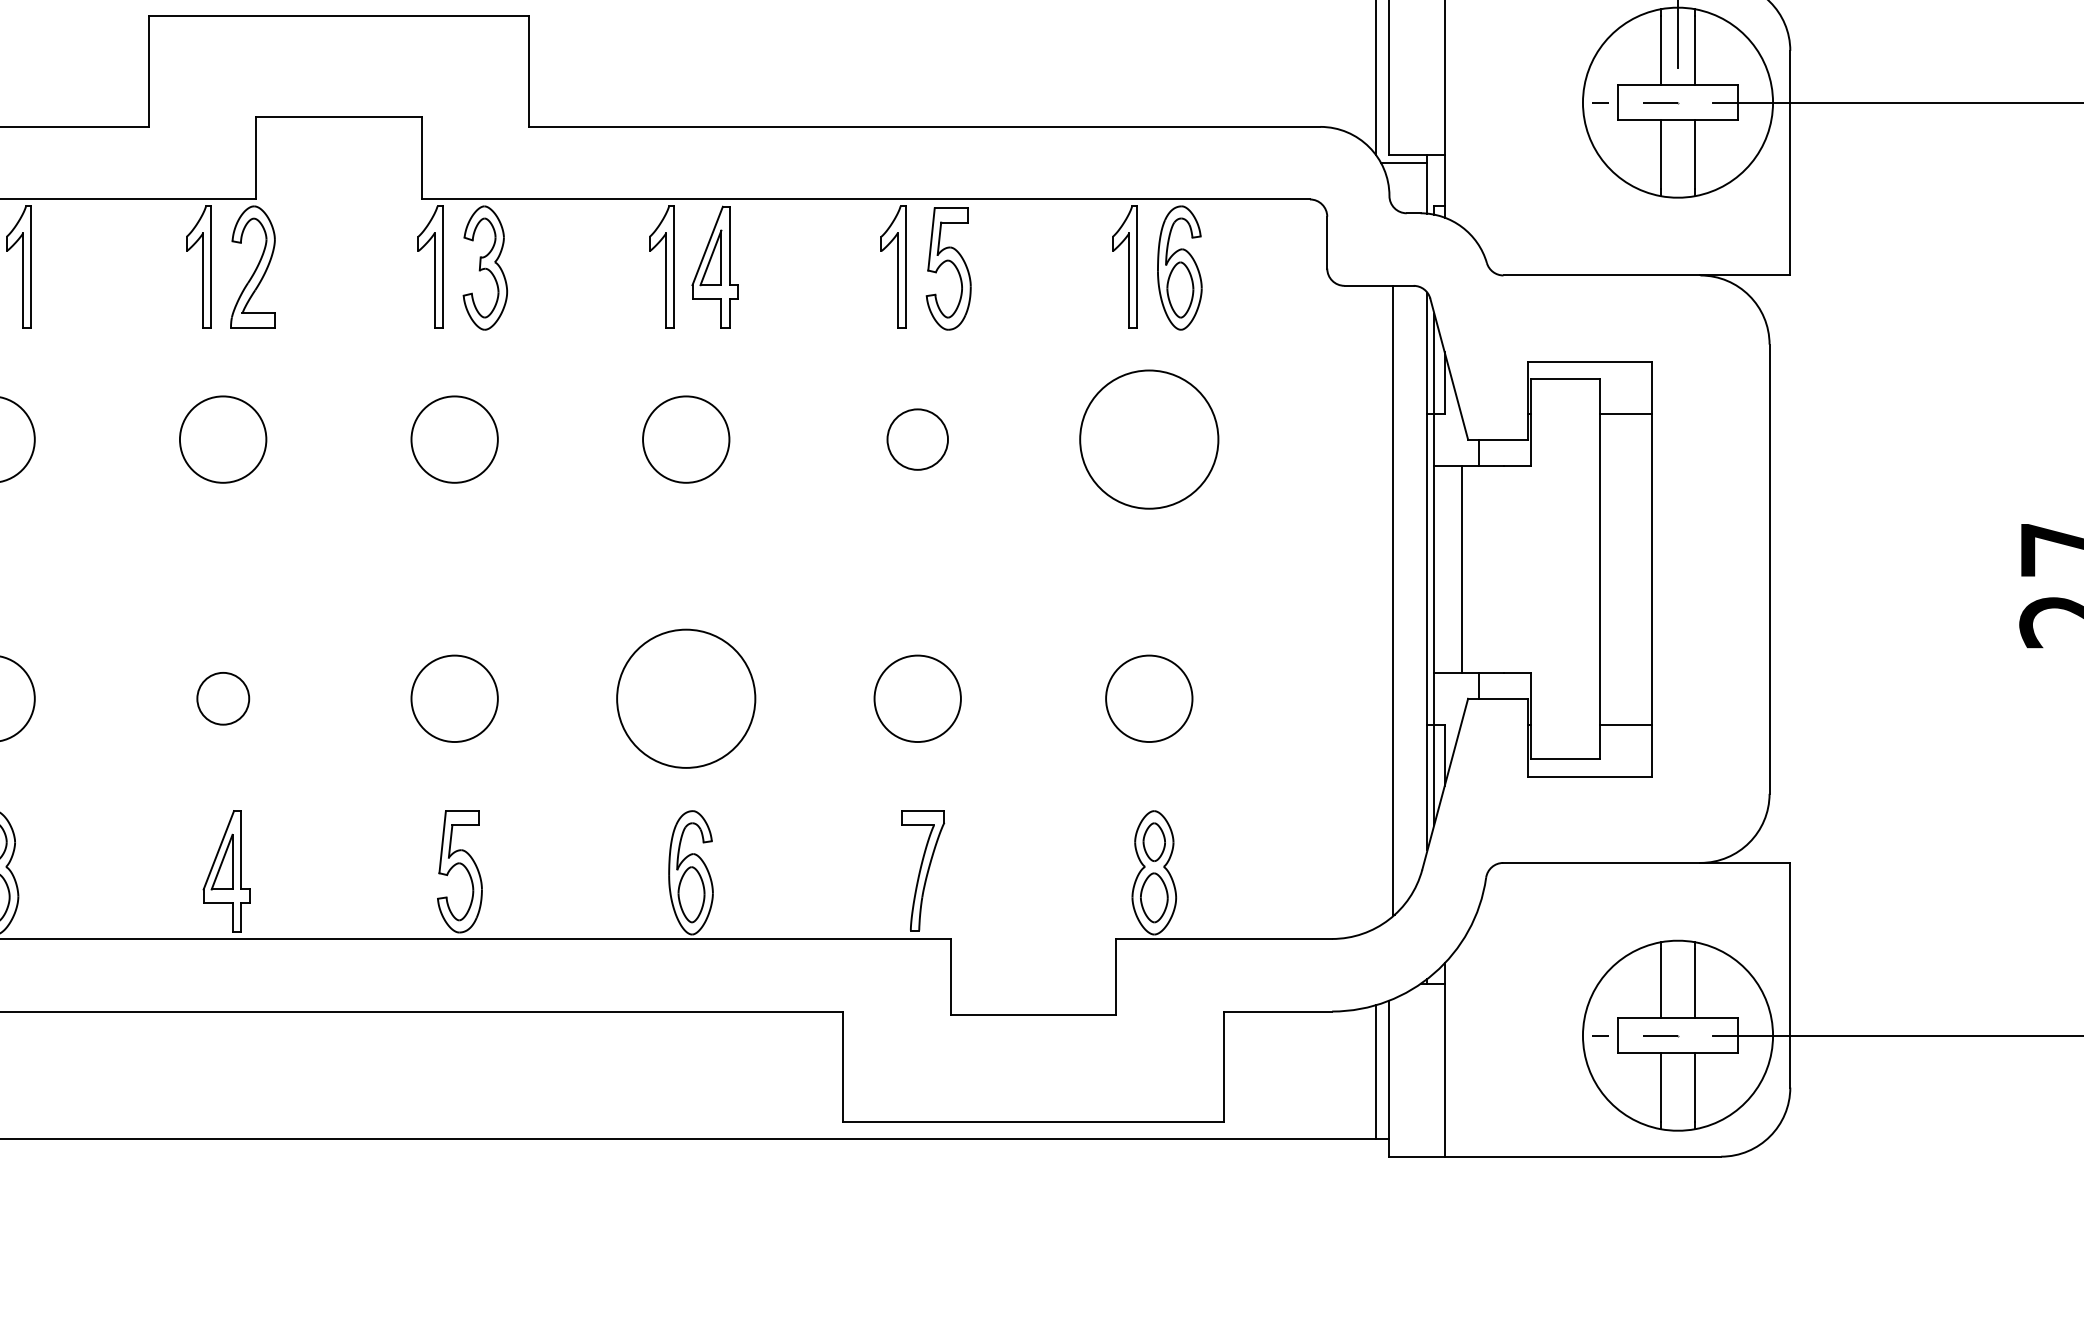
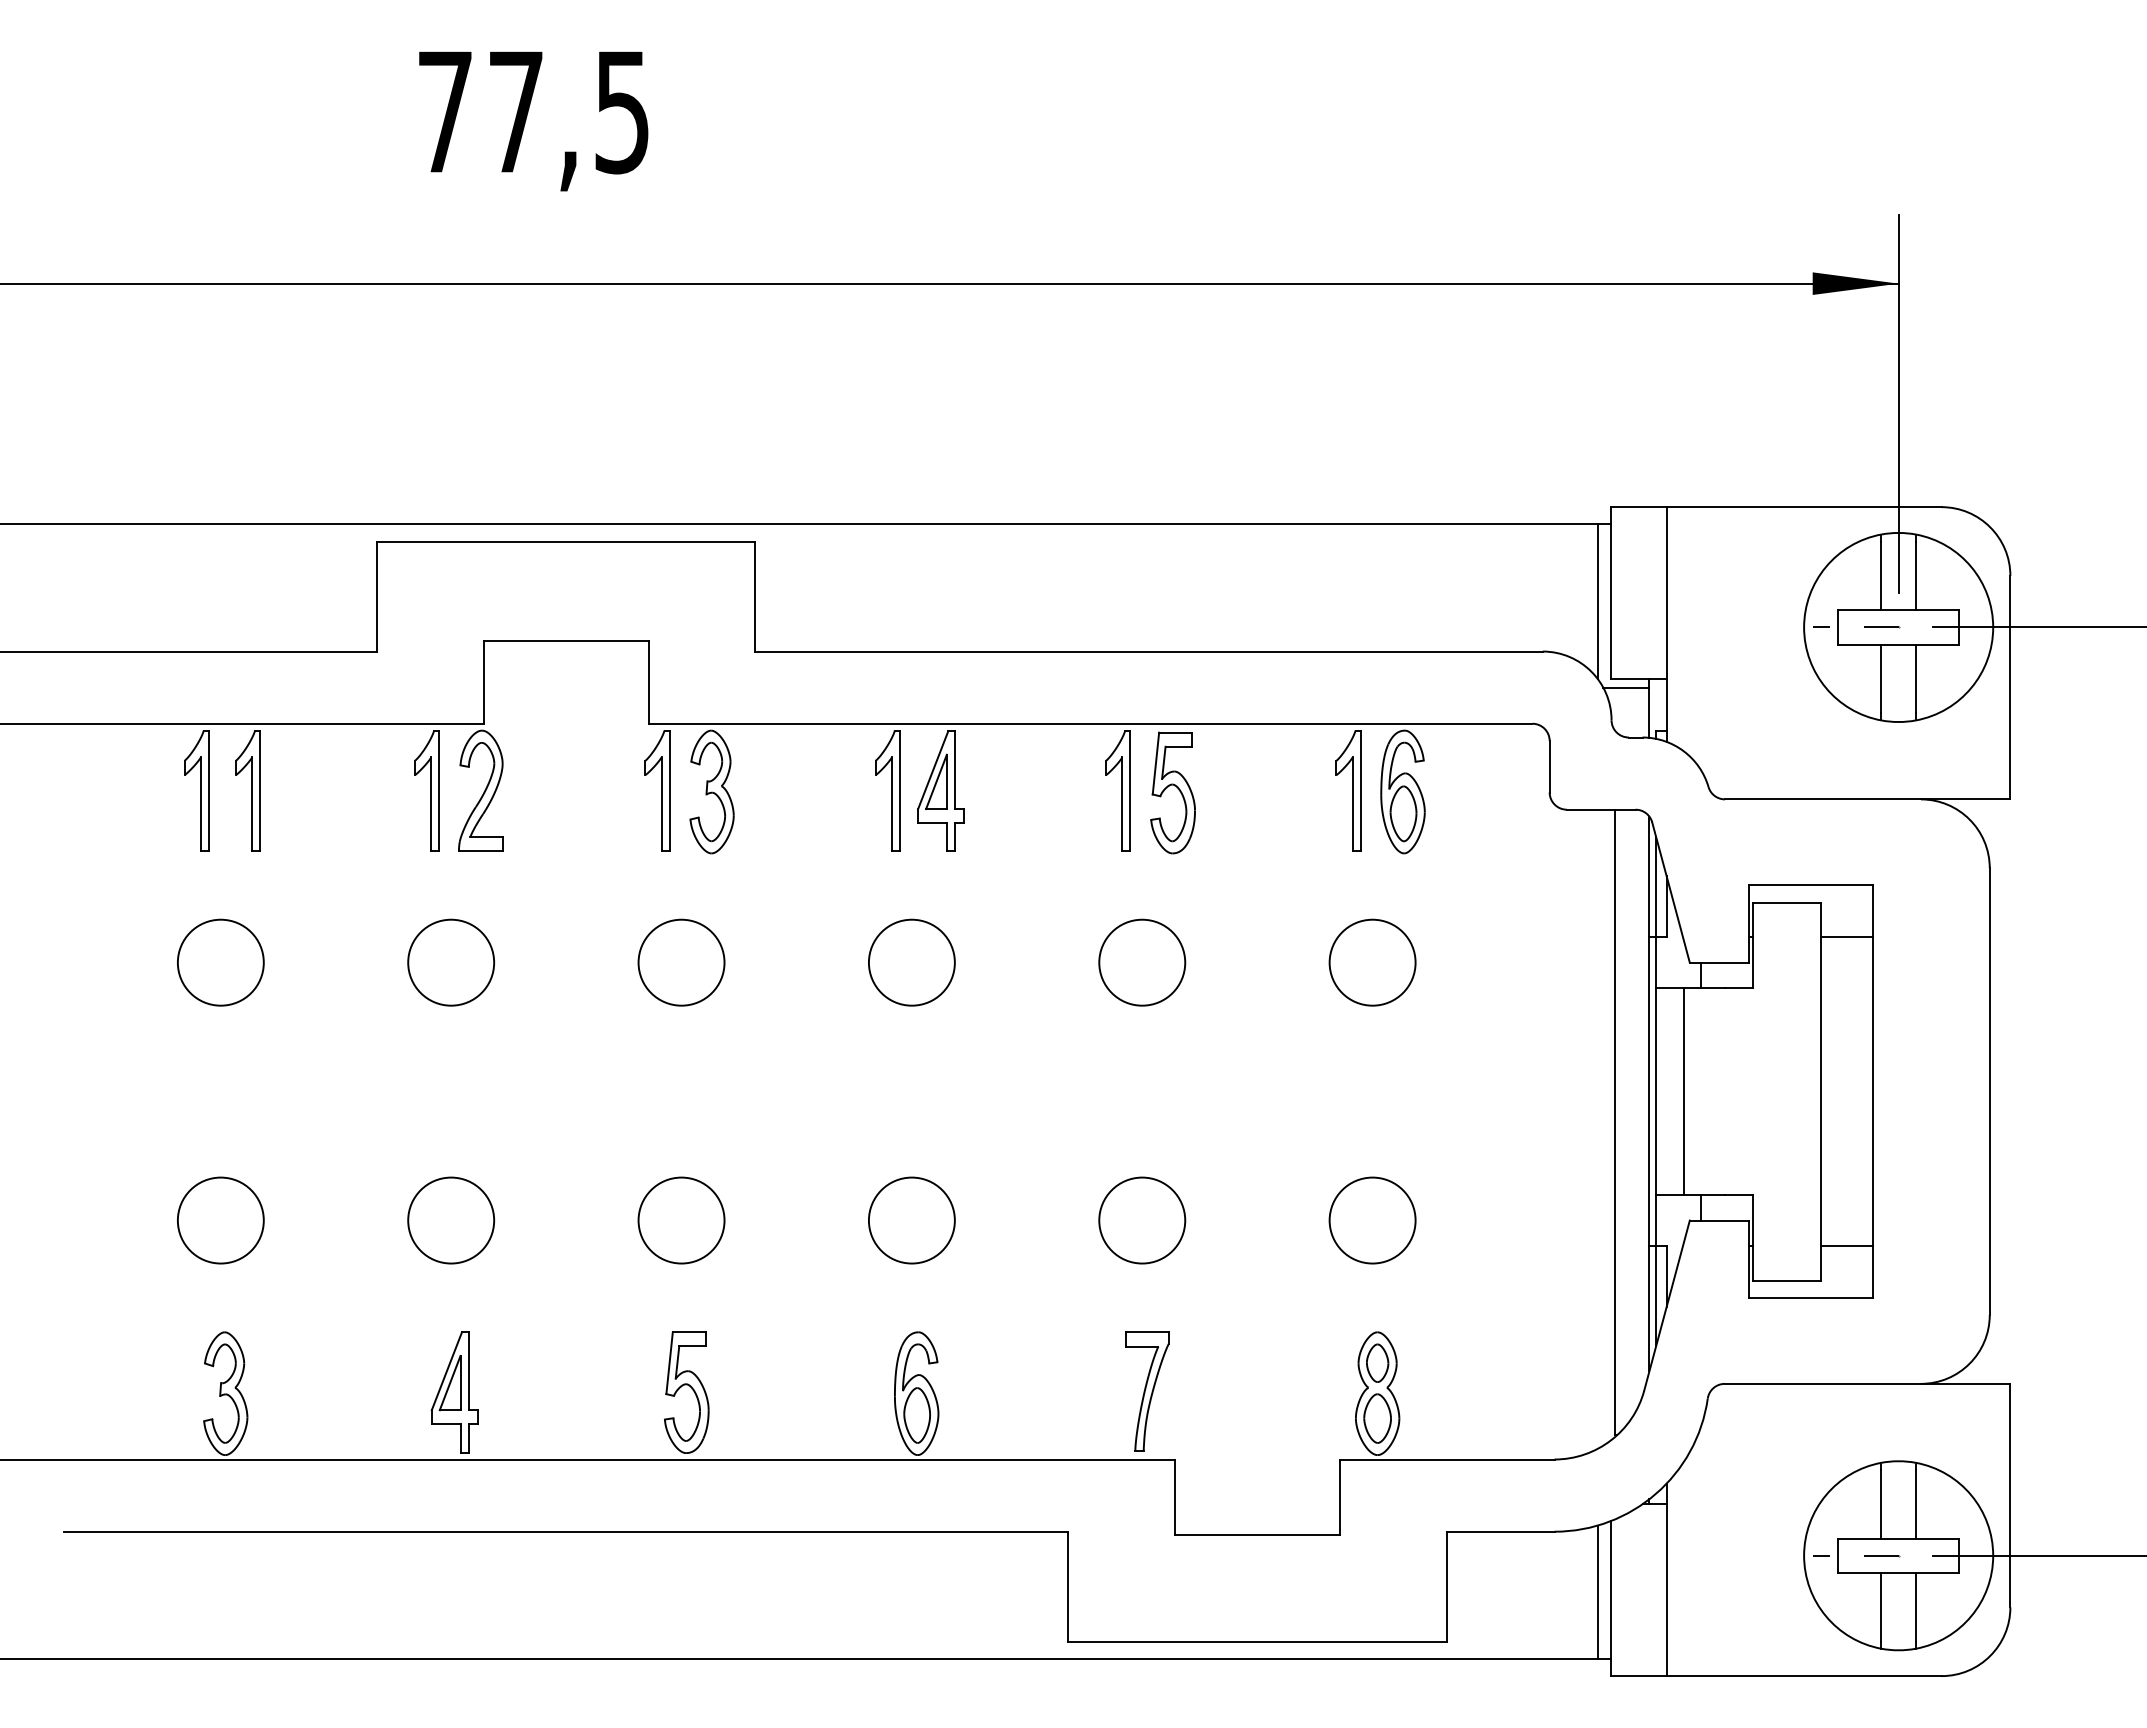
circle: (918, 439) -> (1142, 962), size x1.43
circle: (1149, 439) -> (1372, 962), size x0.62
circle: (223, 698) -> (451, 1220), size x1.67
circle: (685, 698) -> (911, 1220), size x0.62

